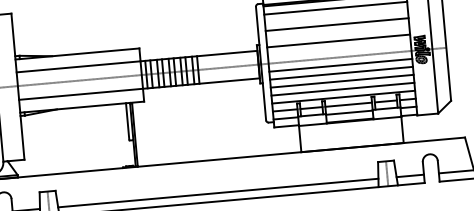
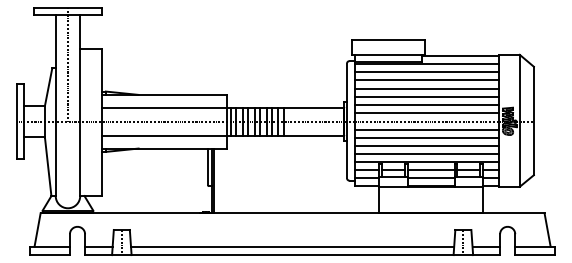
line: (336, 16) -> (426, 80), added
line: (337, 32) -> (426, 96), added
line: (339, 49) -> (426, 113), added

